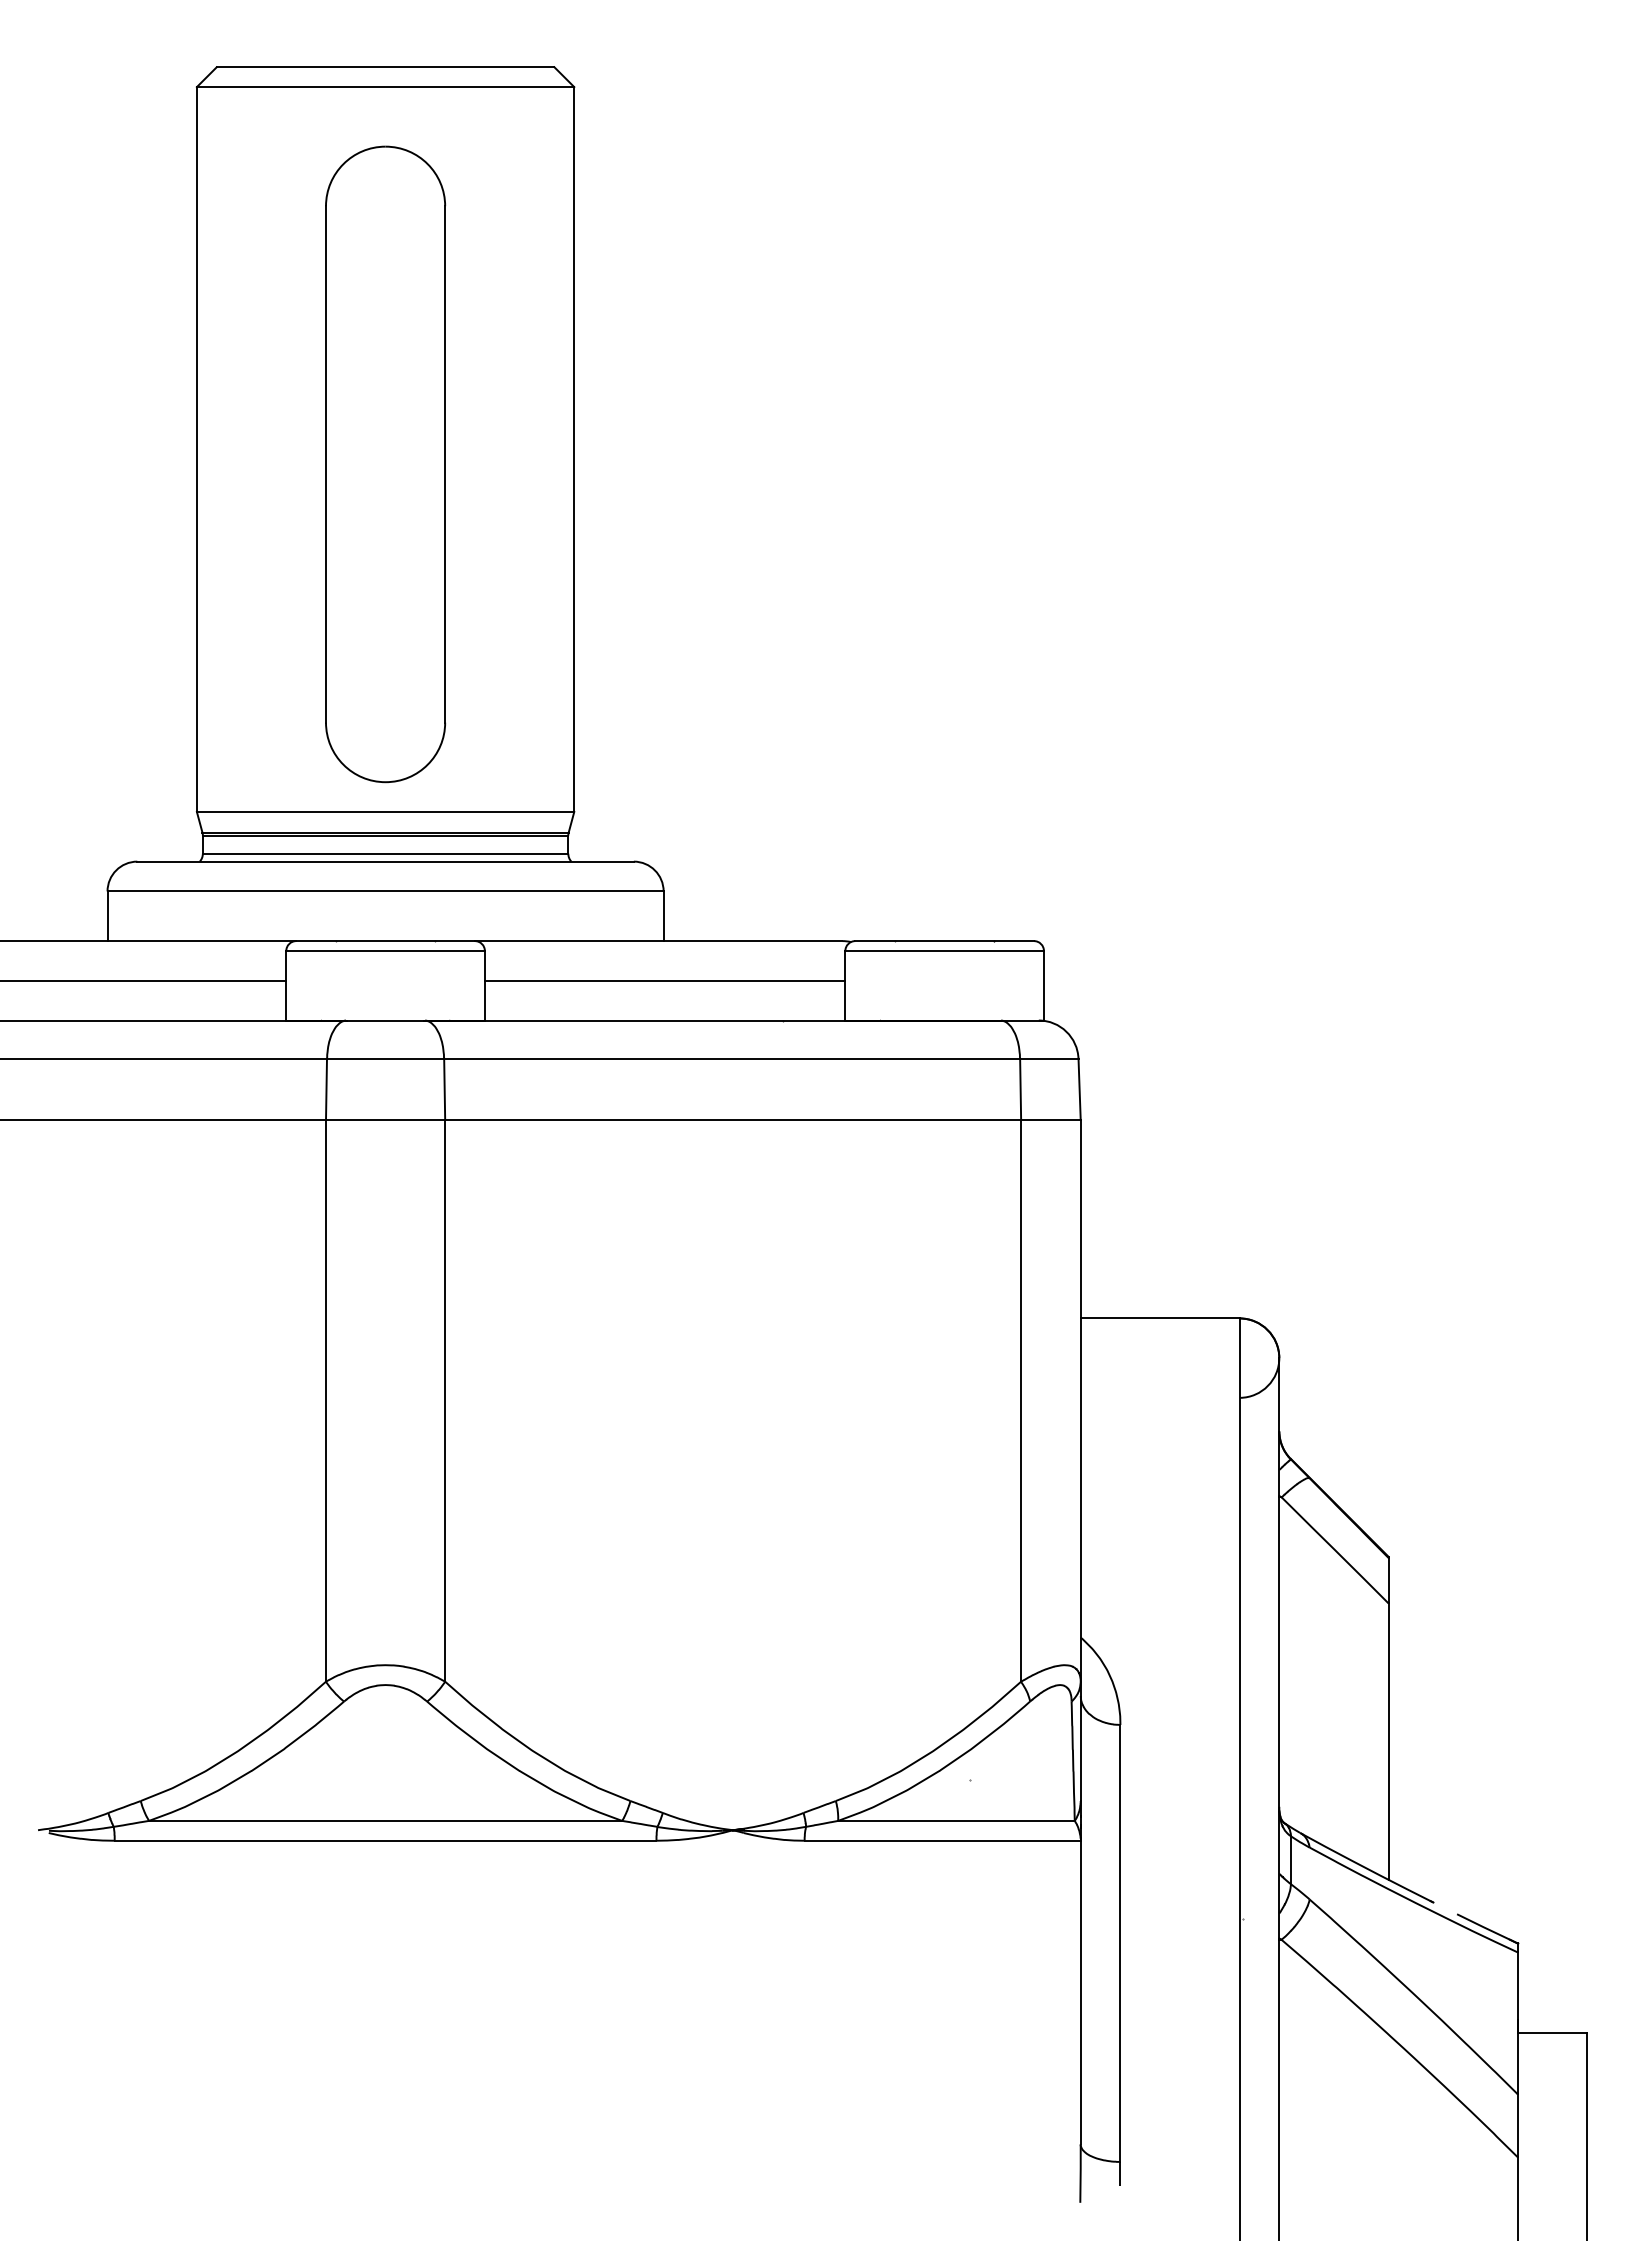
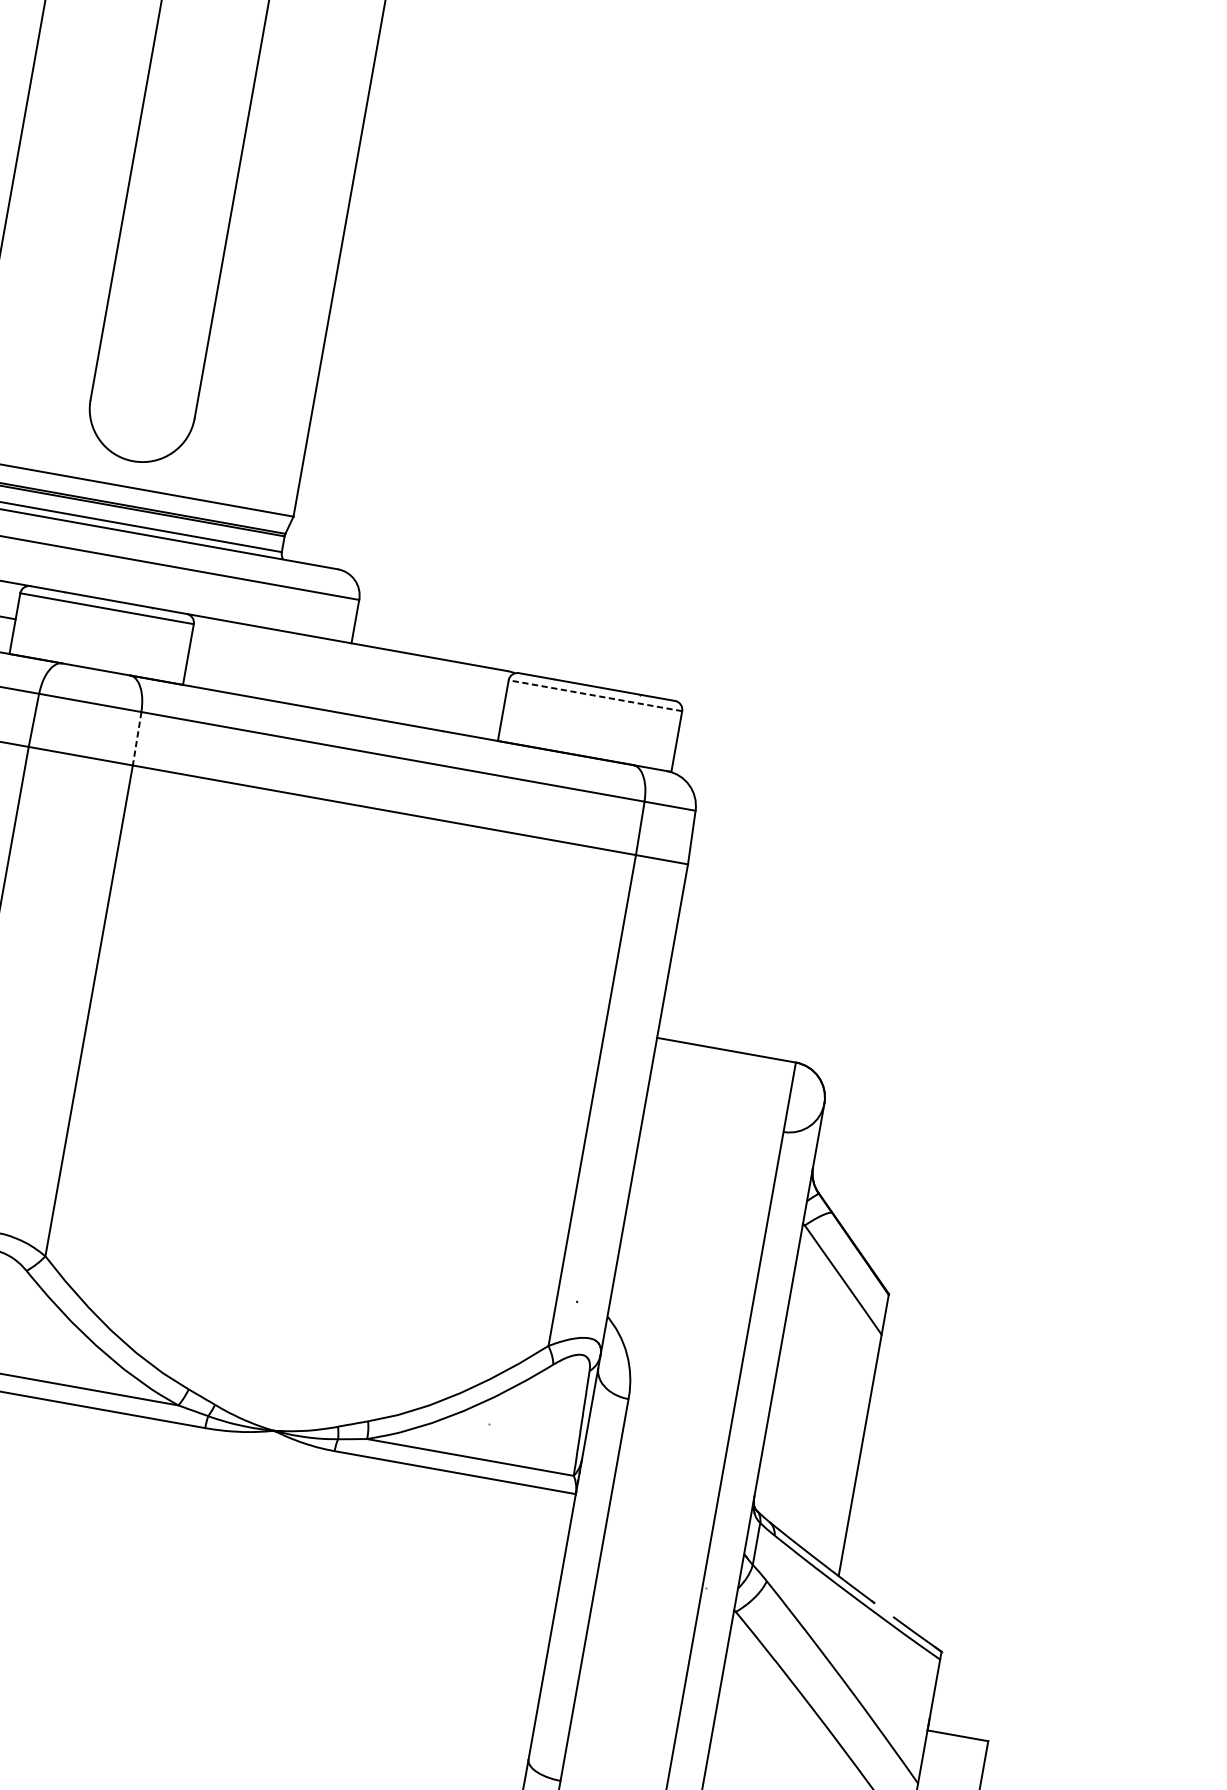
line: (944, 951) -> (595, 696), solid -> dashed
line: (664, 980) -> (346, 677), removed
line: (444, 1089) -> (136, 738), solid -> dashed

